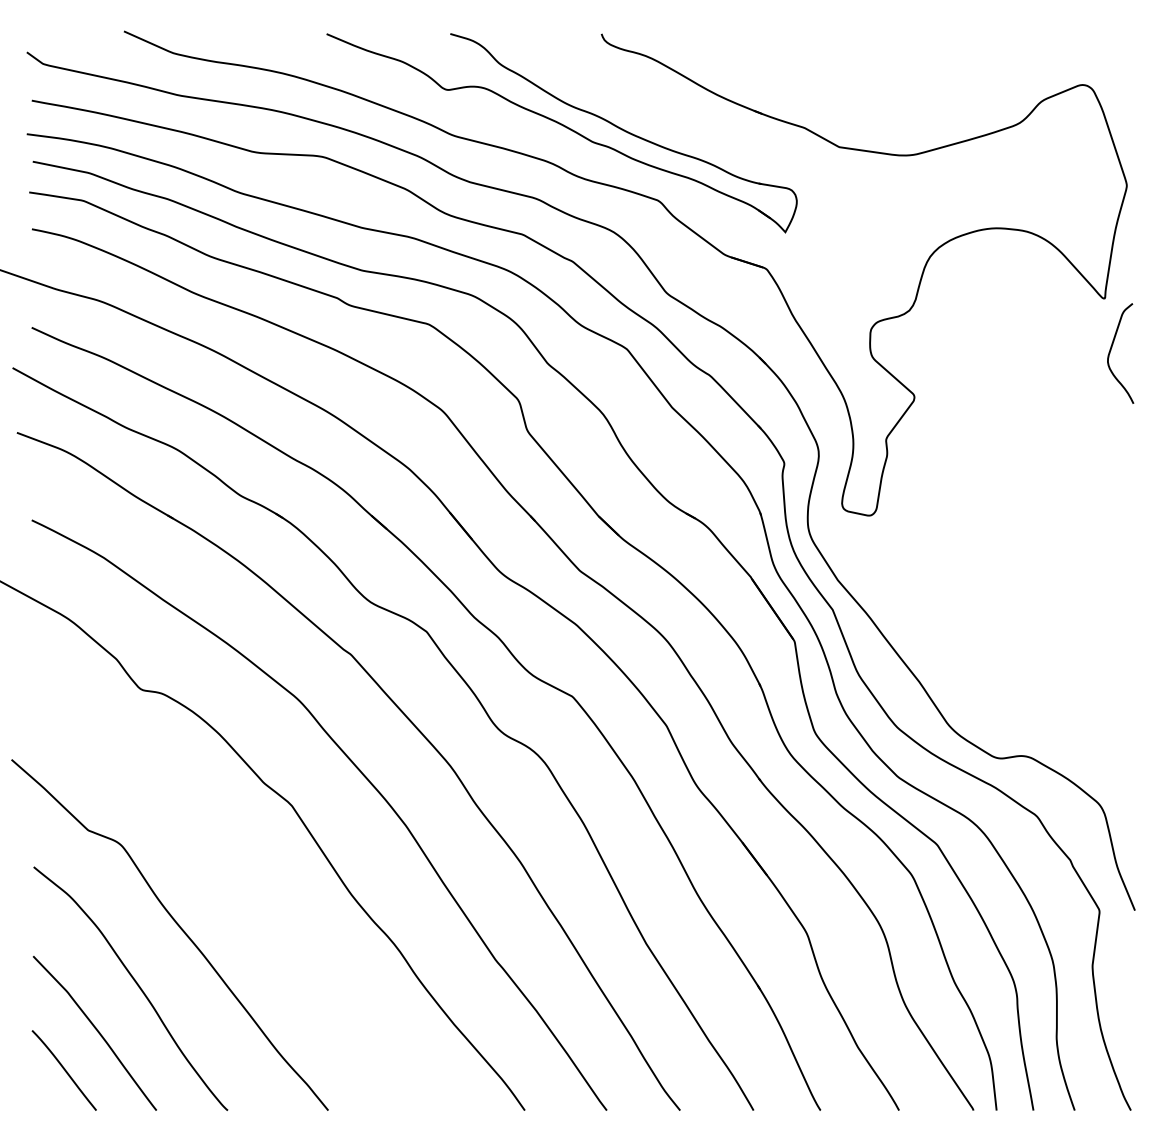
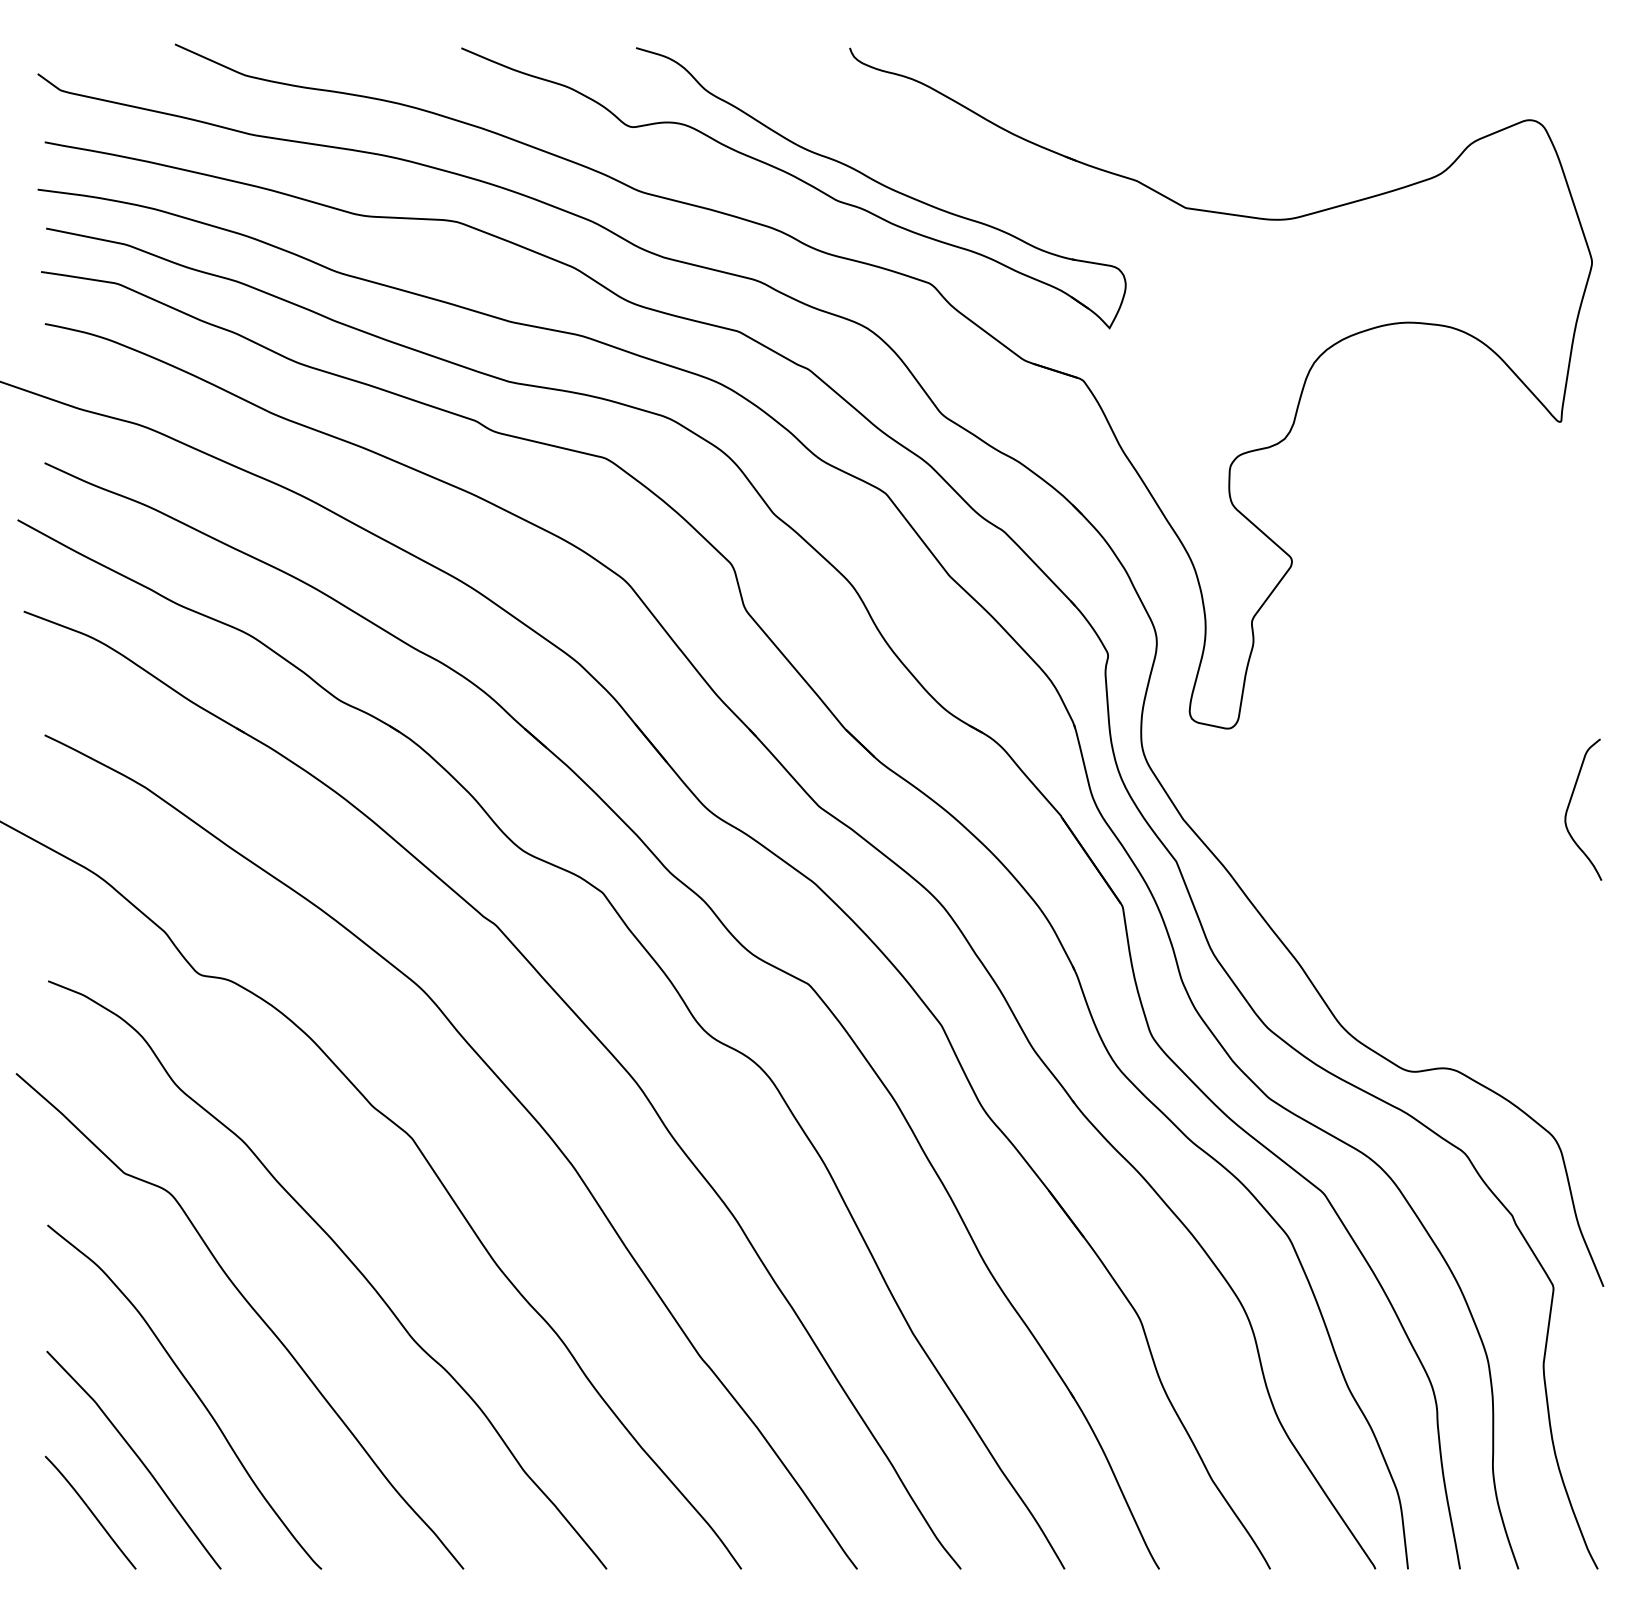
curve: (1111, 349) -> (1570, 803), moved
curve: (244, 889) -> (345, 1256), added

